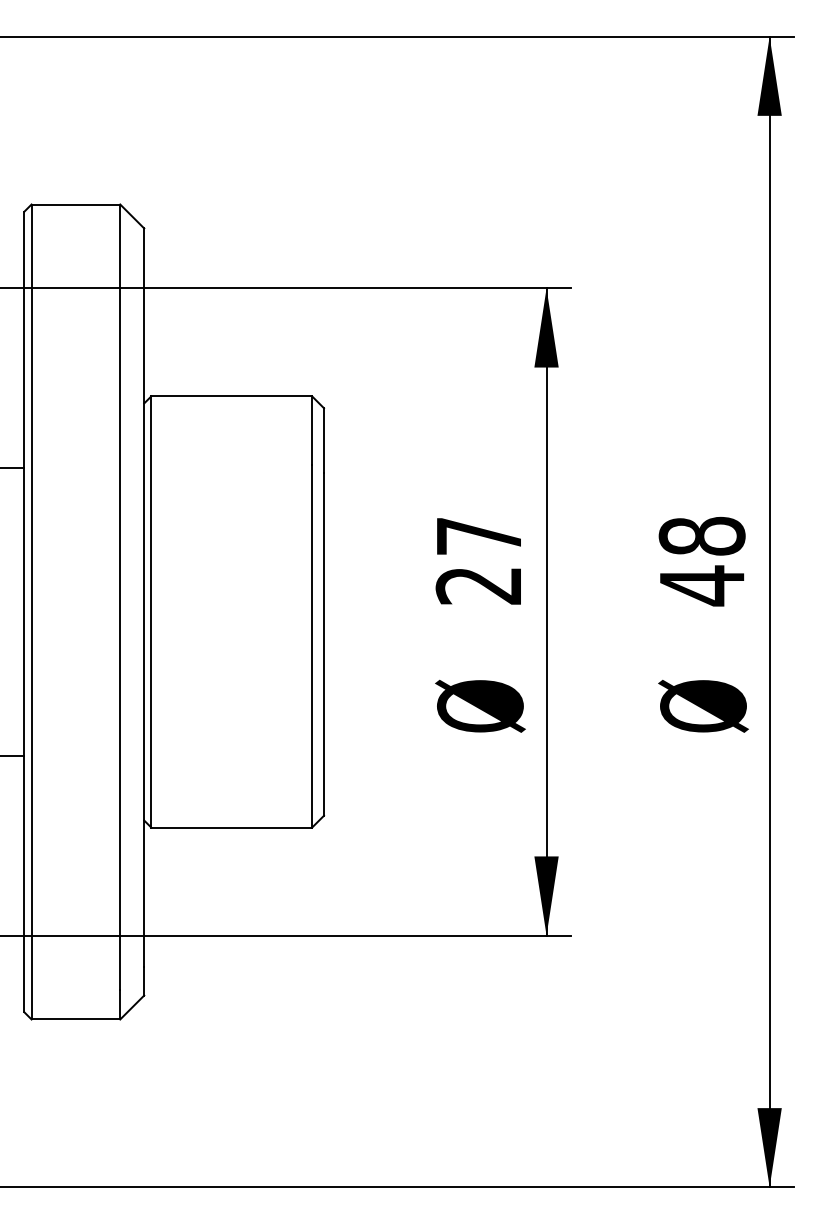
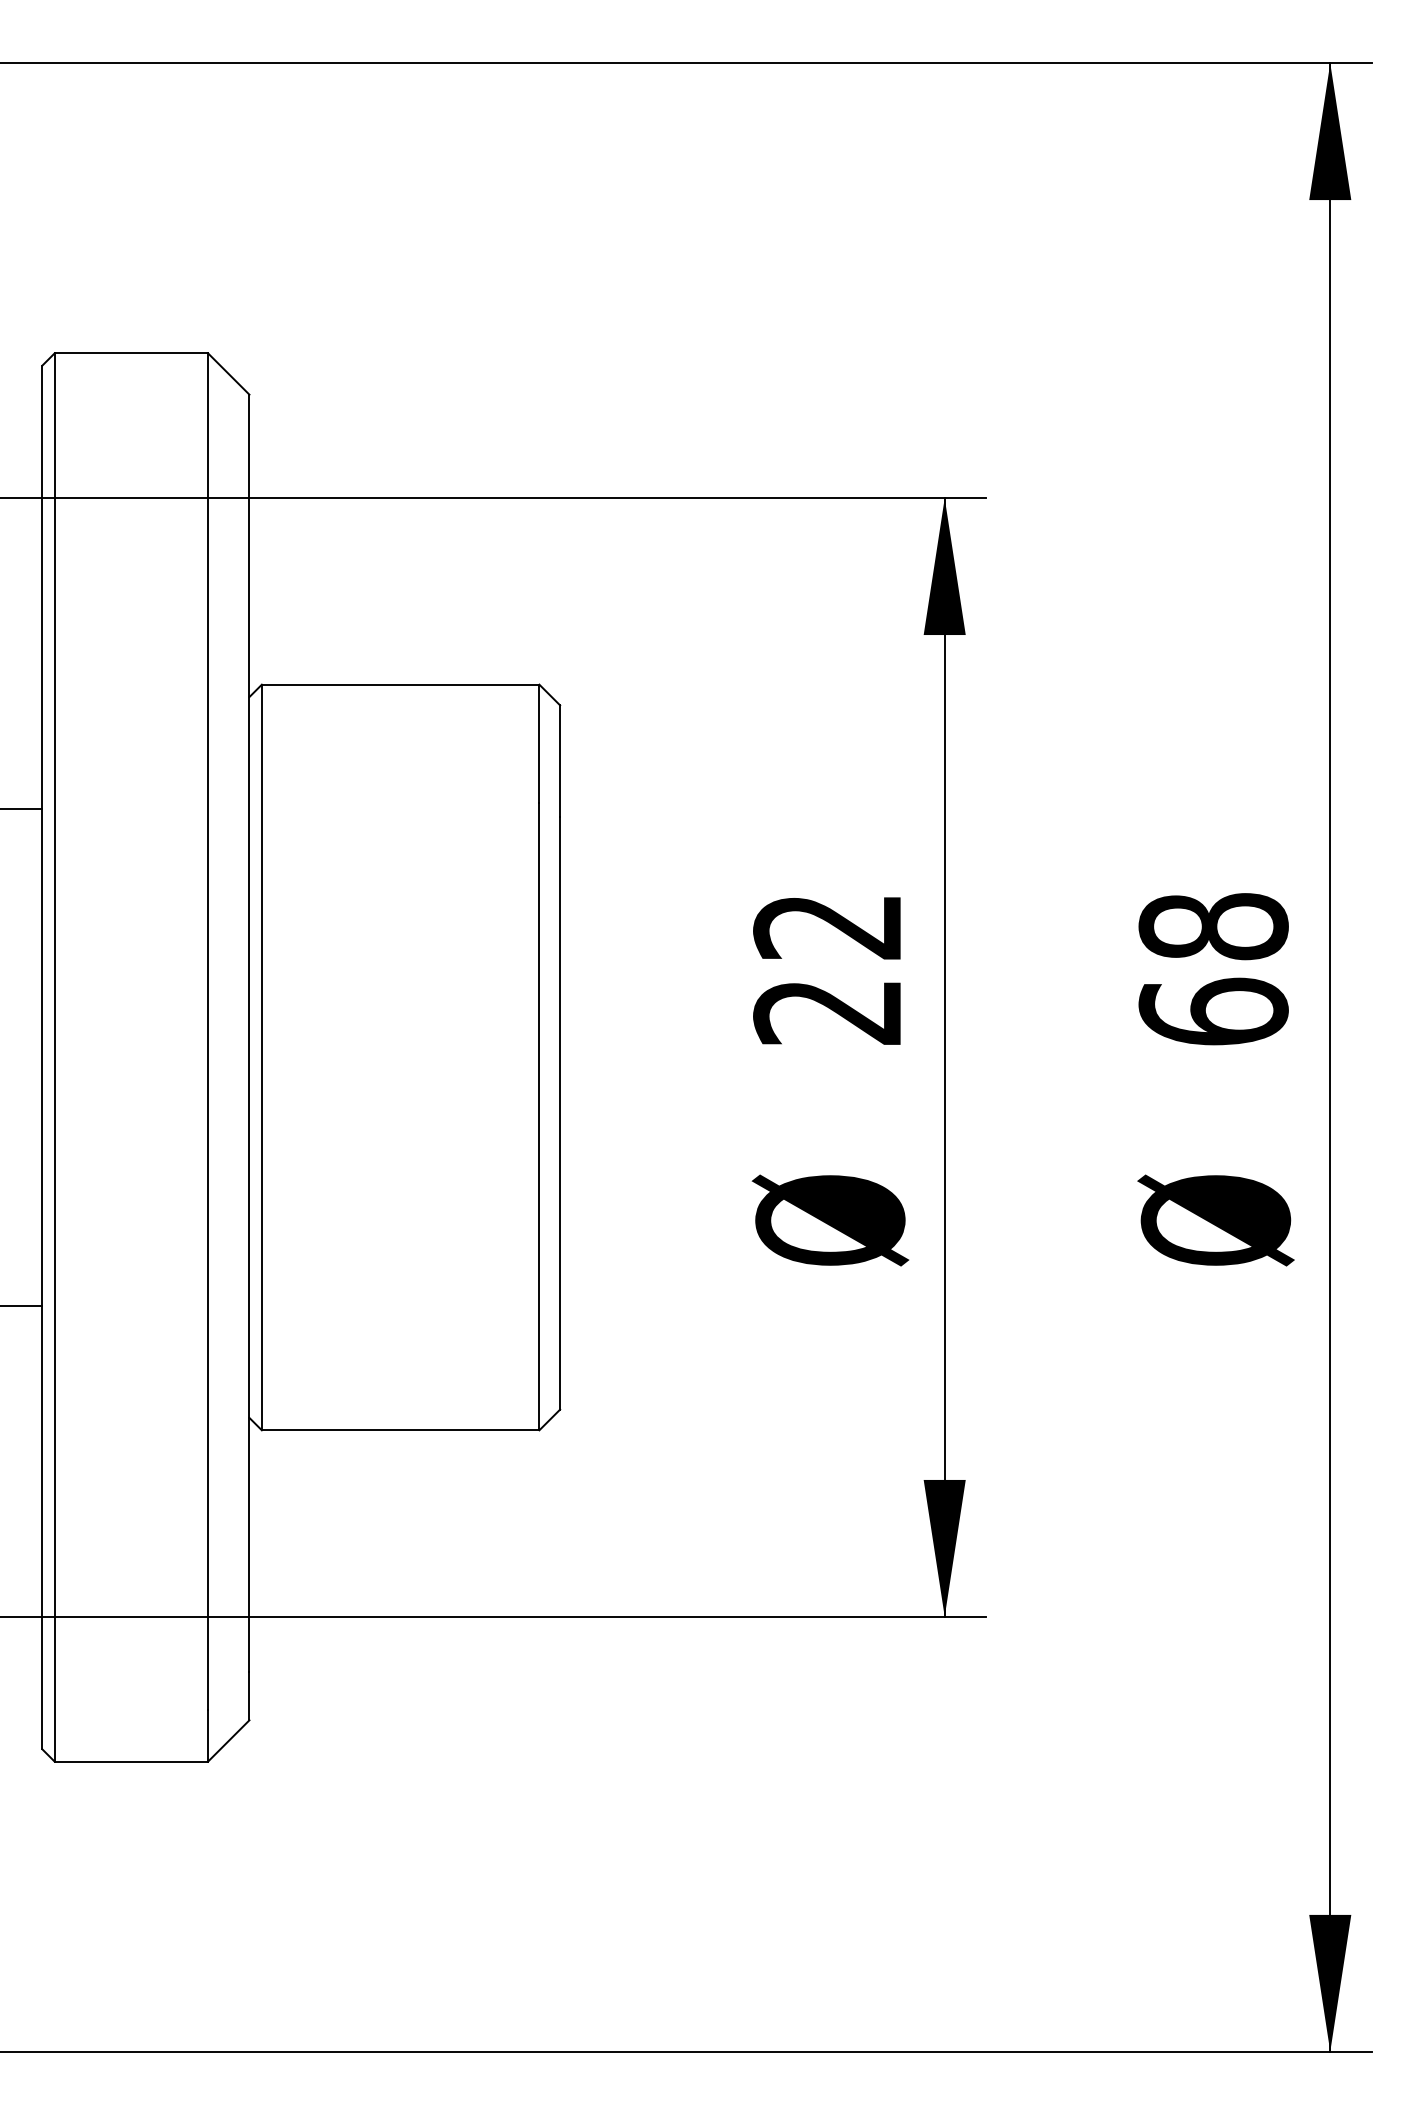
text: (477, 536) -> (825, 927), 27 -> 22
text: (701, 585) -> (1212, 1011), 48 -> 68

